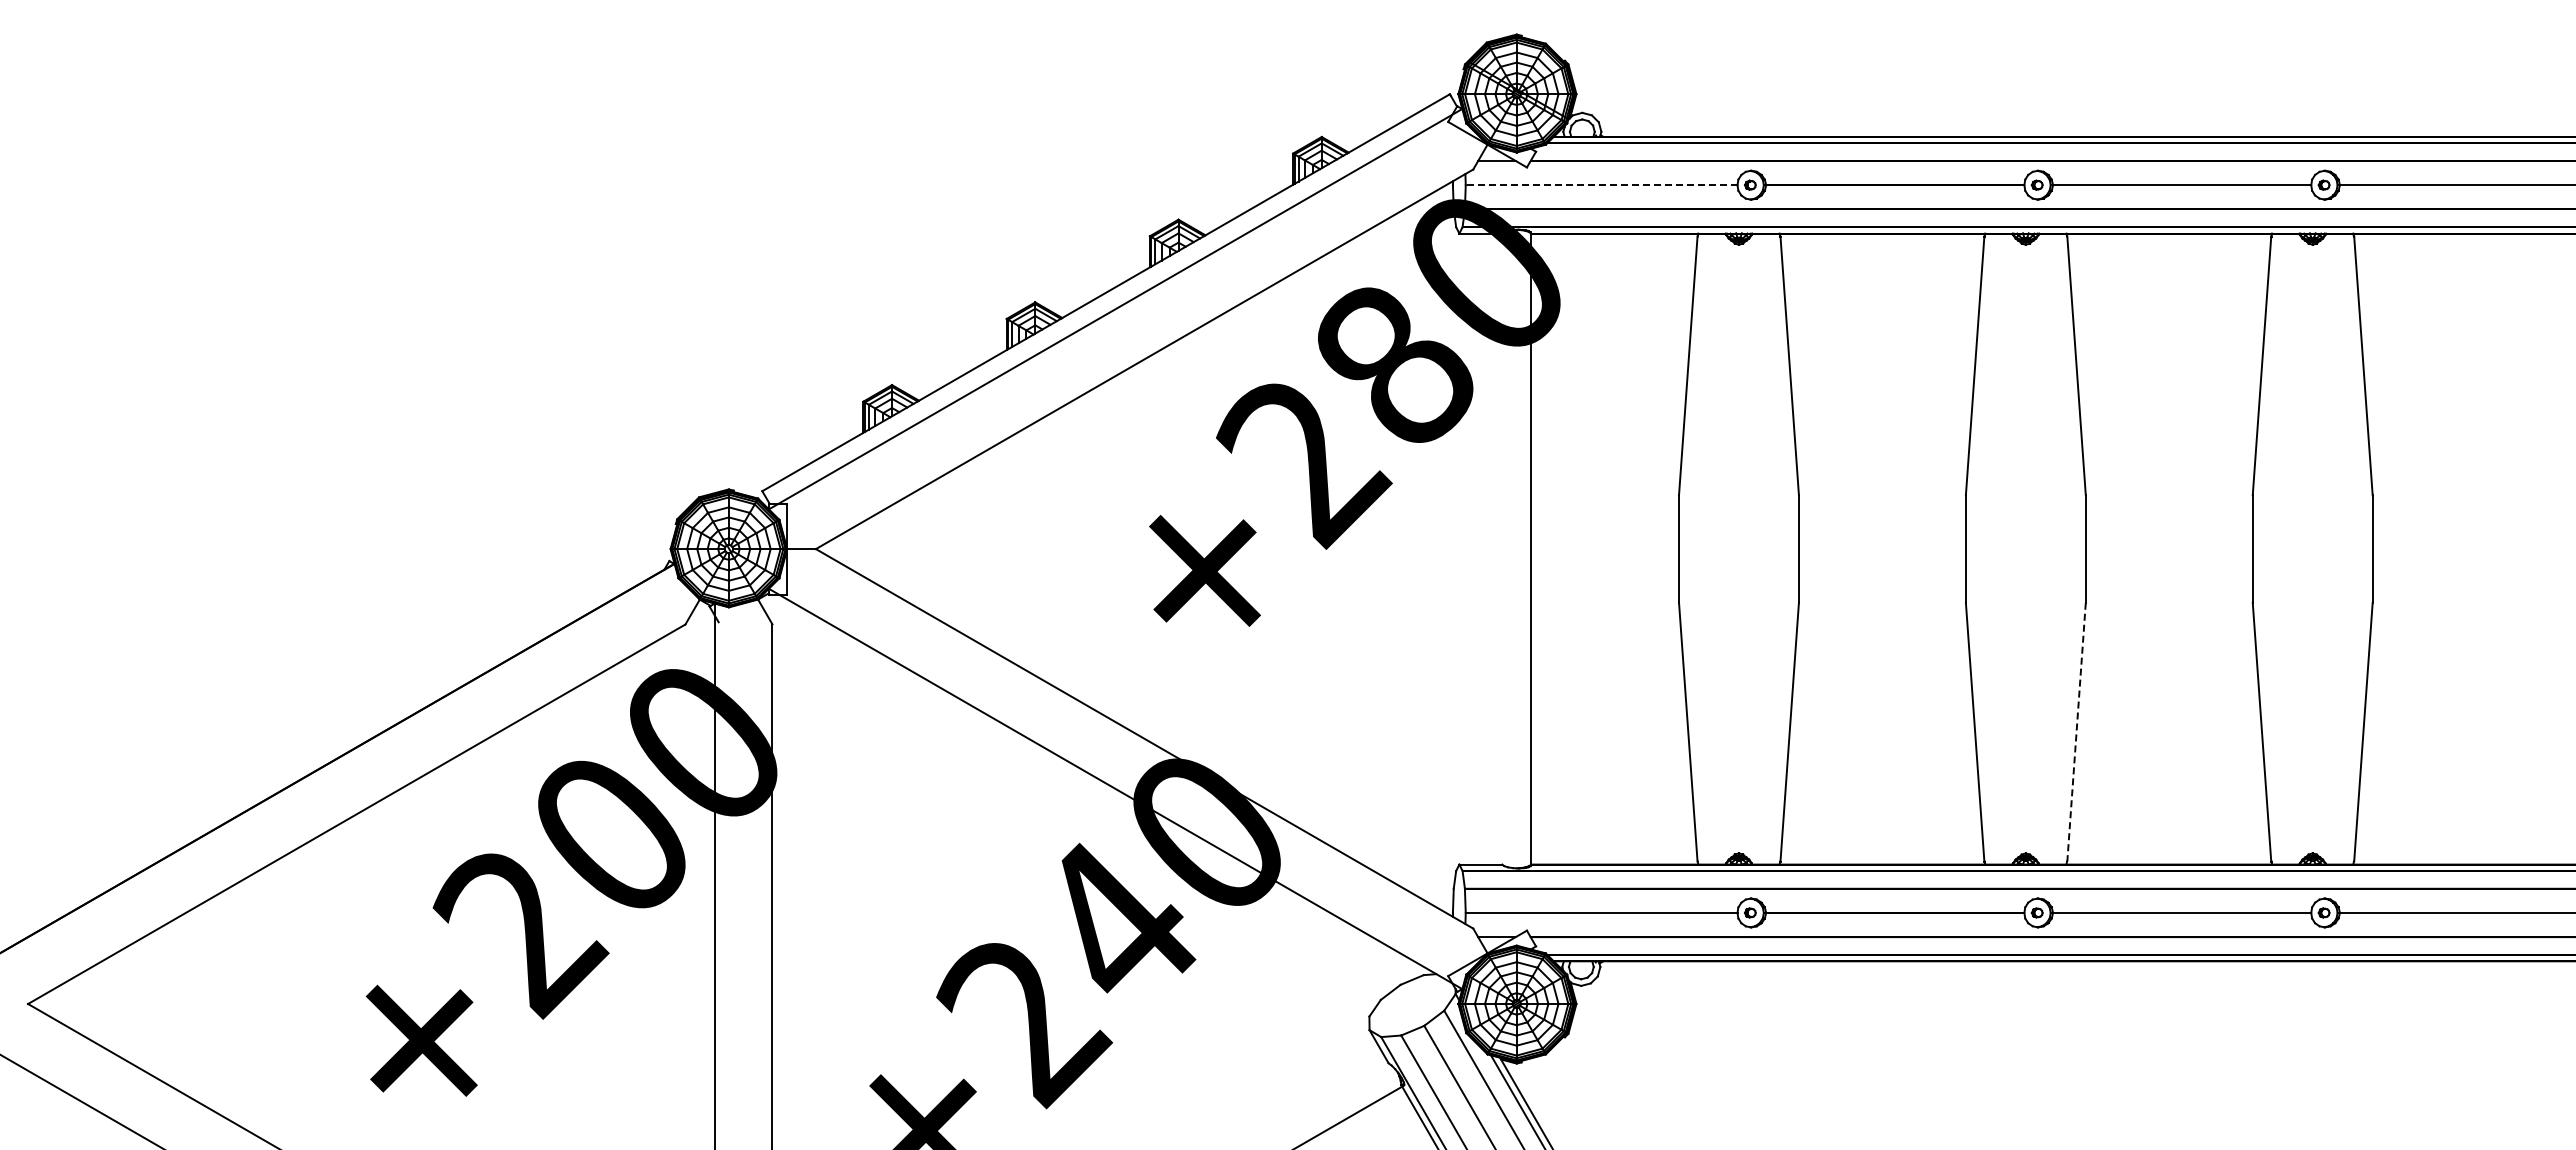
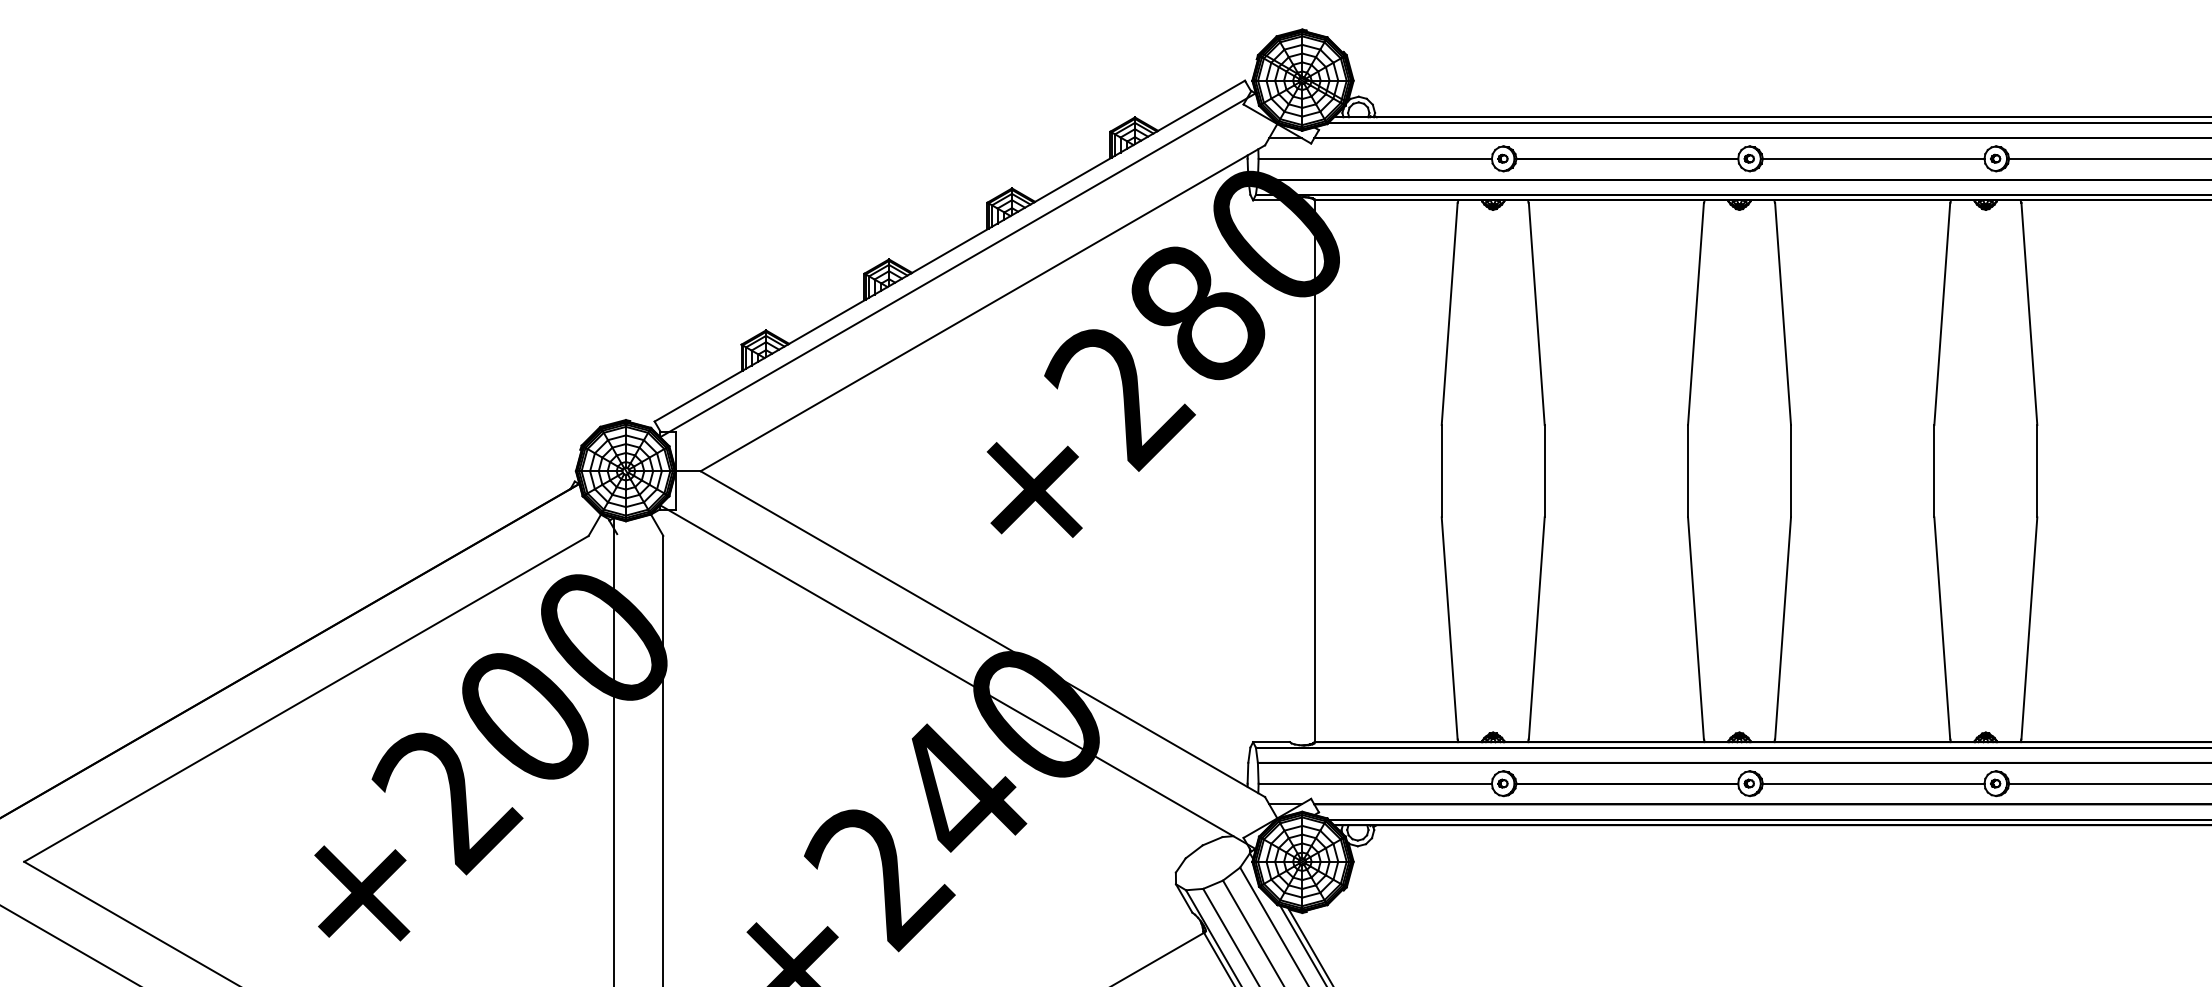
line: (1601, 185) -> (1375, 159), dashed -> solid
line: (2076, 732) -> (1783, 628), dashed -> solid

